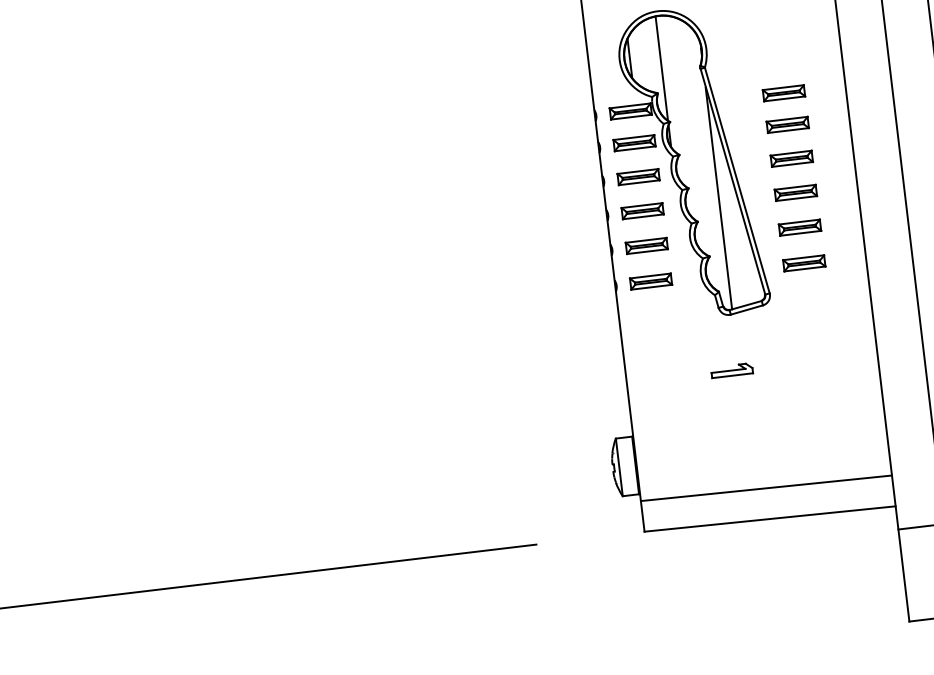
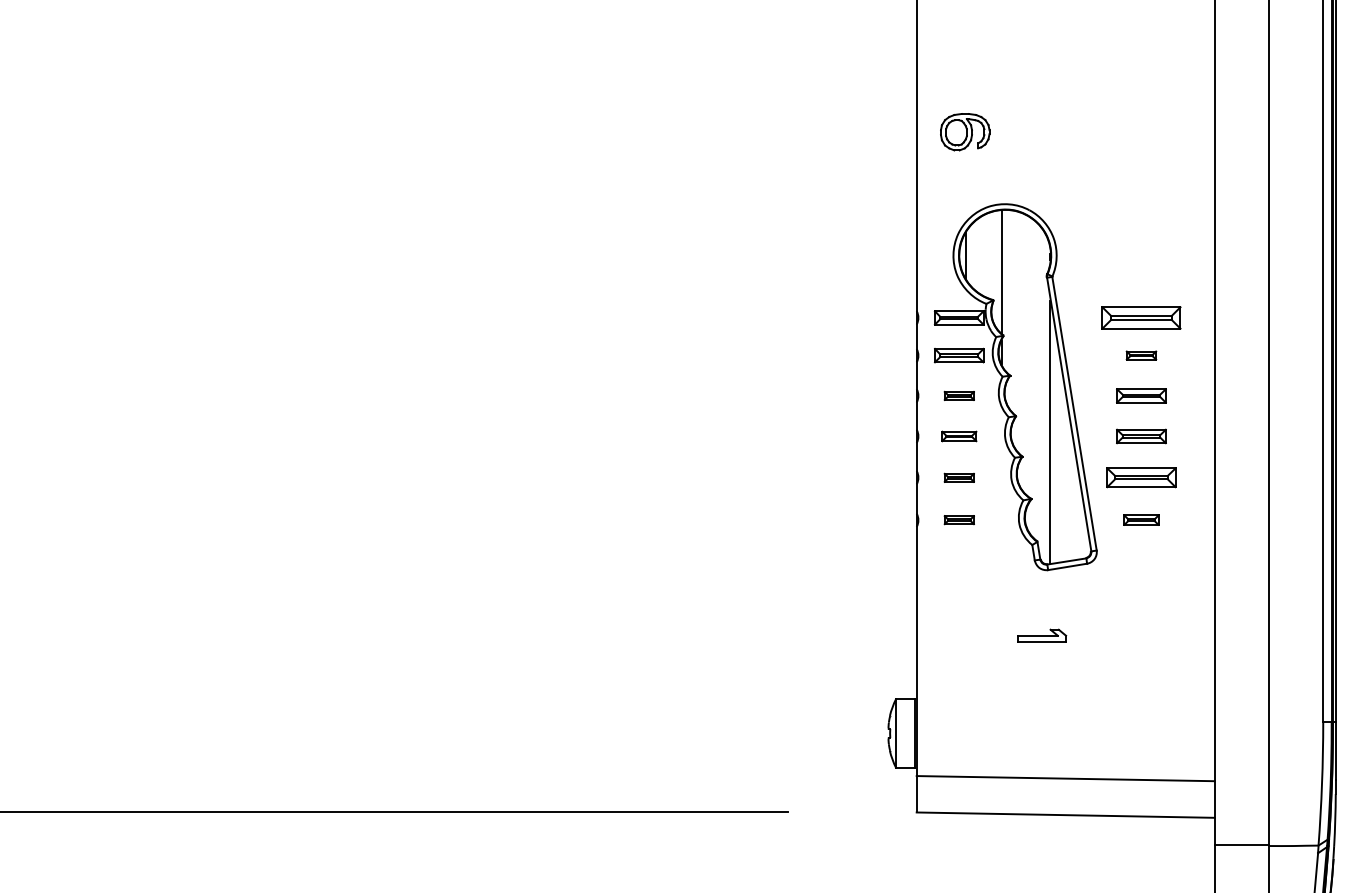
part: (783, 92) -> (1141, 317), size x1.6
part: (787, 124) -> (1141, 355), size x0.6
part: (638, 176) -> (959, 395), size x0.6
part: (642, 211) -> (959, 436), size x0.7
part: (800, 227) -> (1141, 477), size x1.4
part: (646, 245) -> (959, 477), size x0.6
part: (804, 262) -> (1141, 519), size x0.7
part: (651, 281) -> (959, 519), size x0.6

